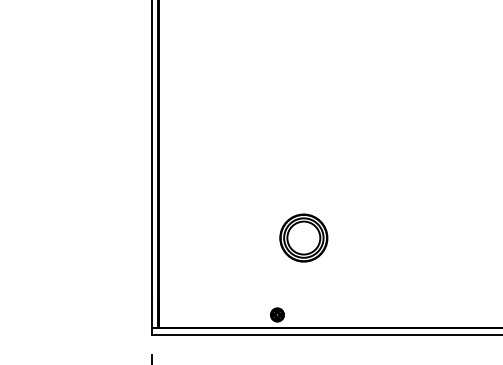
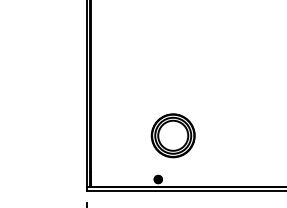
part: (304, 237) -> (173, 135), size x1.6

